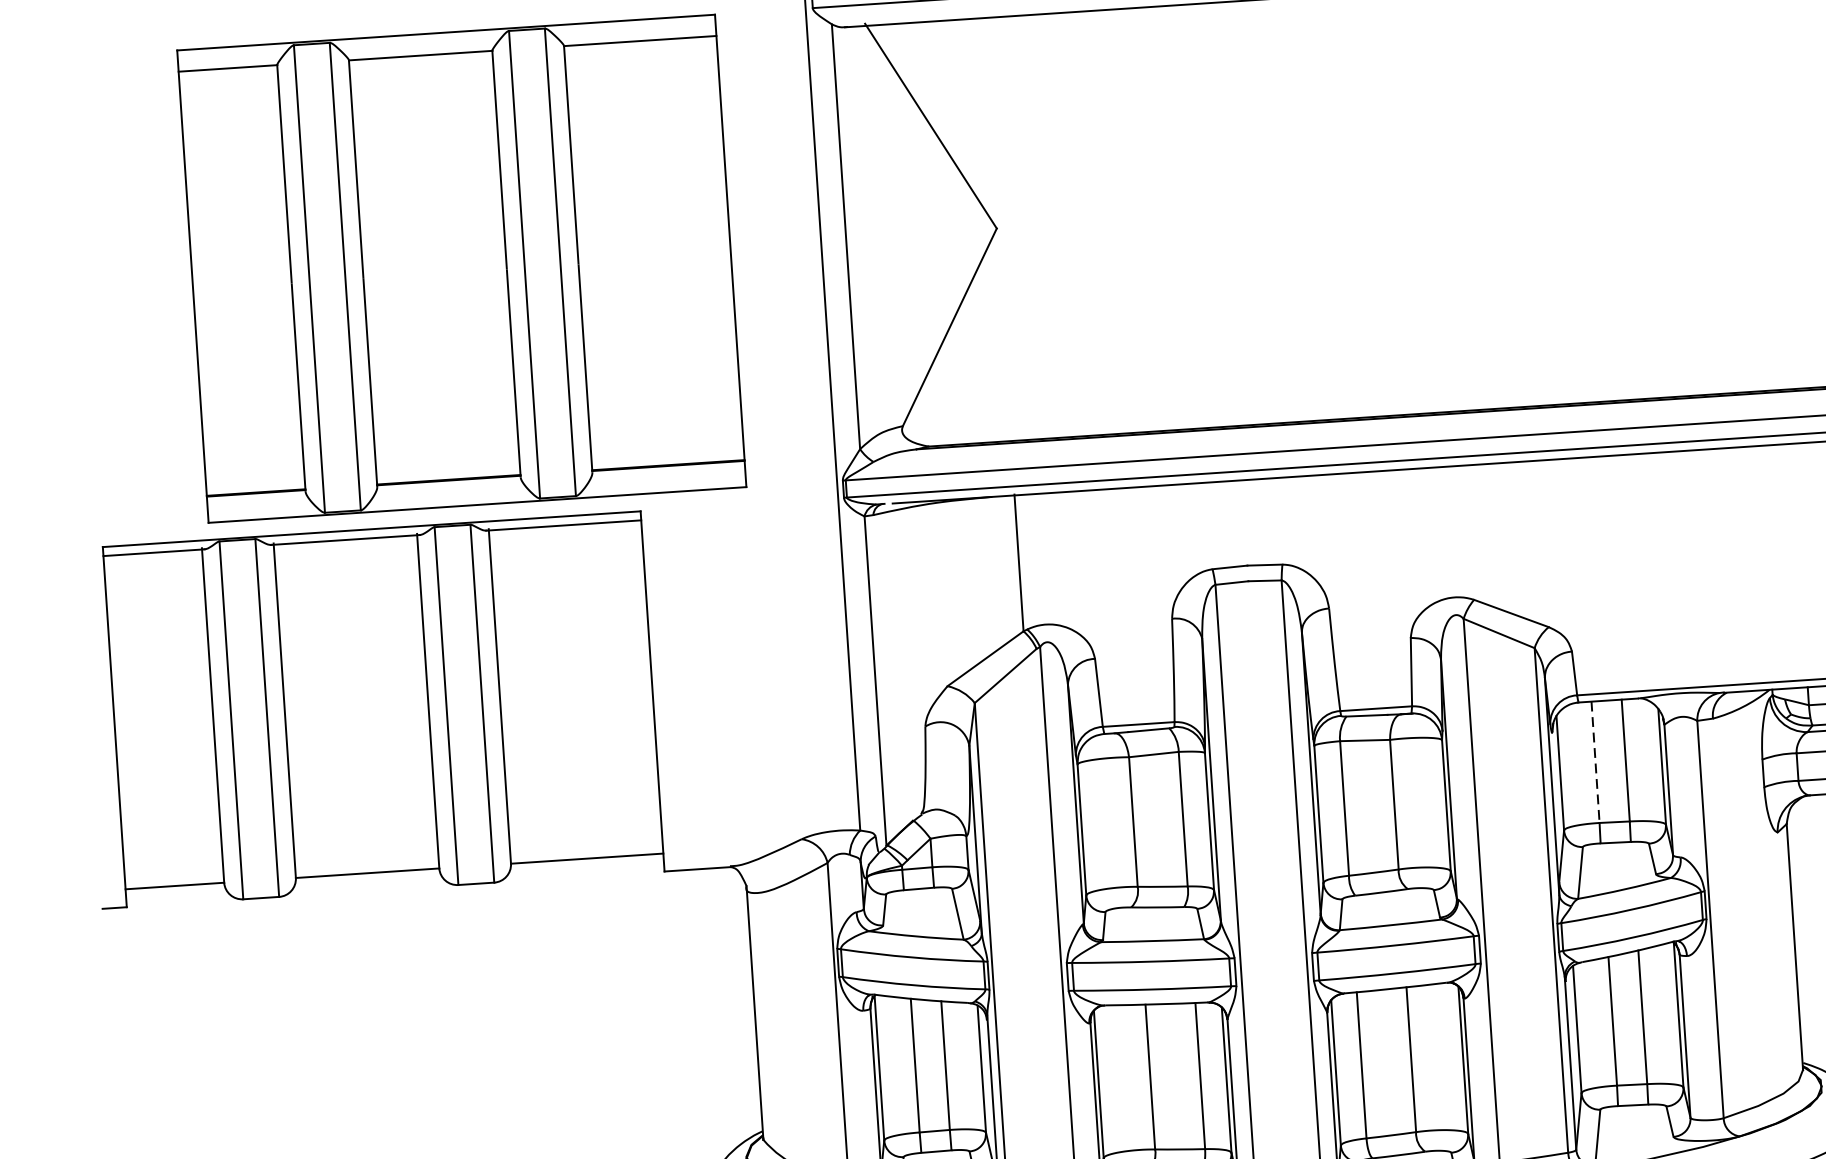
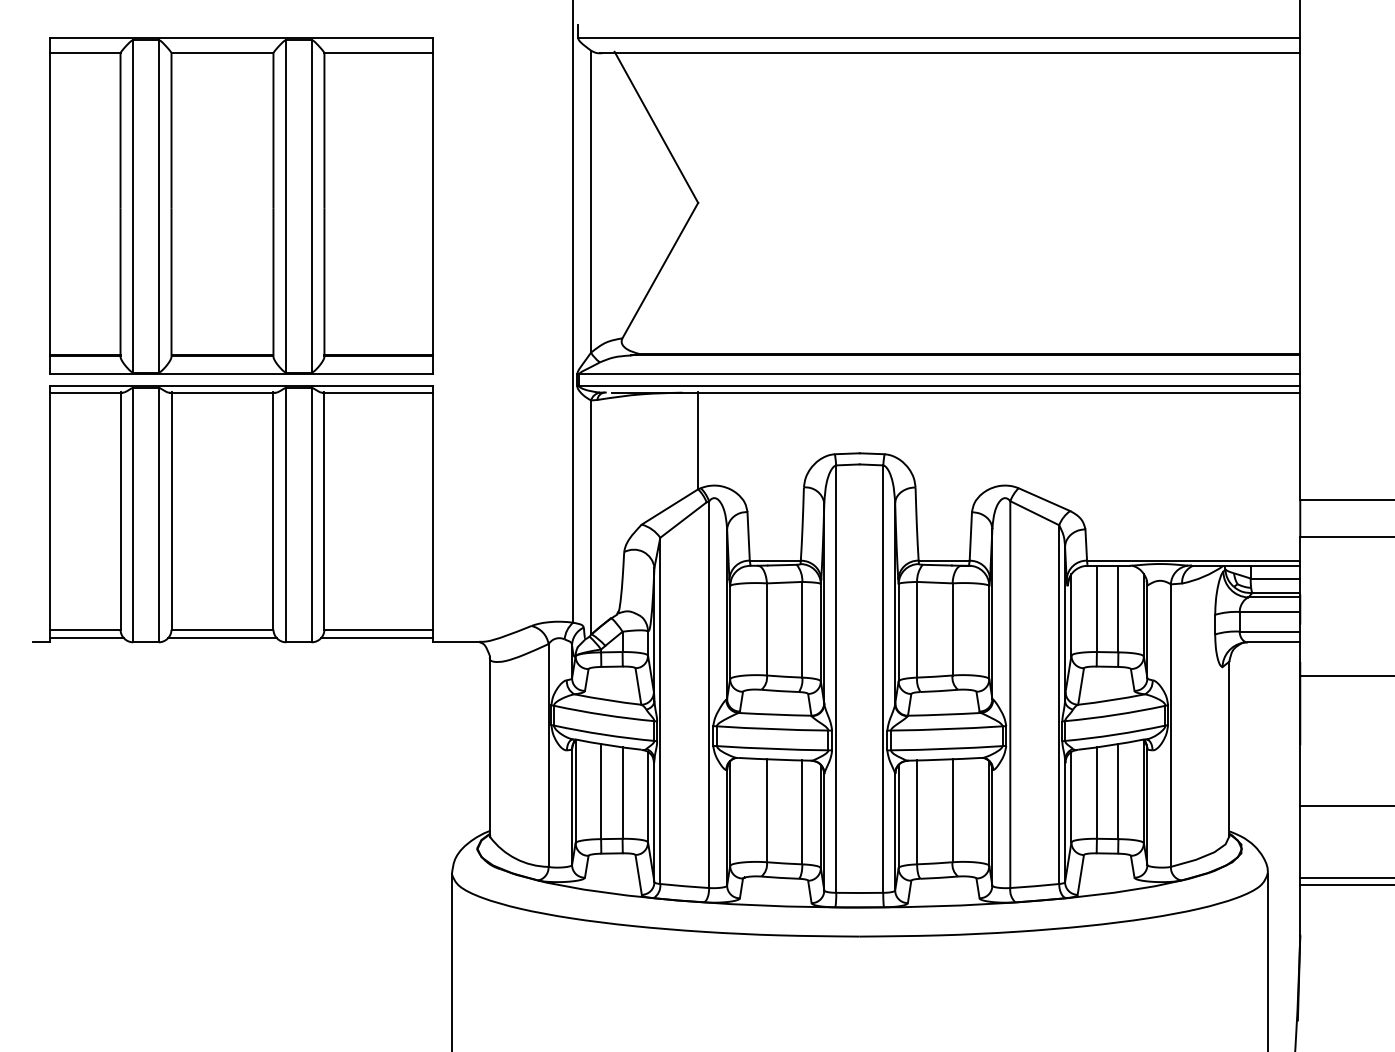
part: (461, 267) -> (241, 205), moved
line: (1595, 763) -> (1096, 609), dashed -> solid
line: (585, 871) -> (376, 638), added
line: (368, 885) -> (222, 638), added
line: (178, 898) -> (87, 638), added

